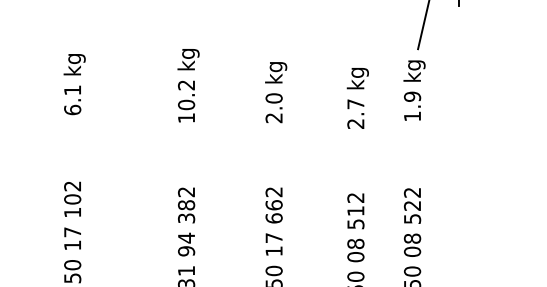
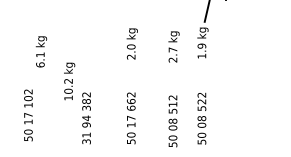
text: (74, 83) -> (41, 51), moved
text: (188, 85) -> (69, 81), moved

